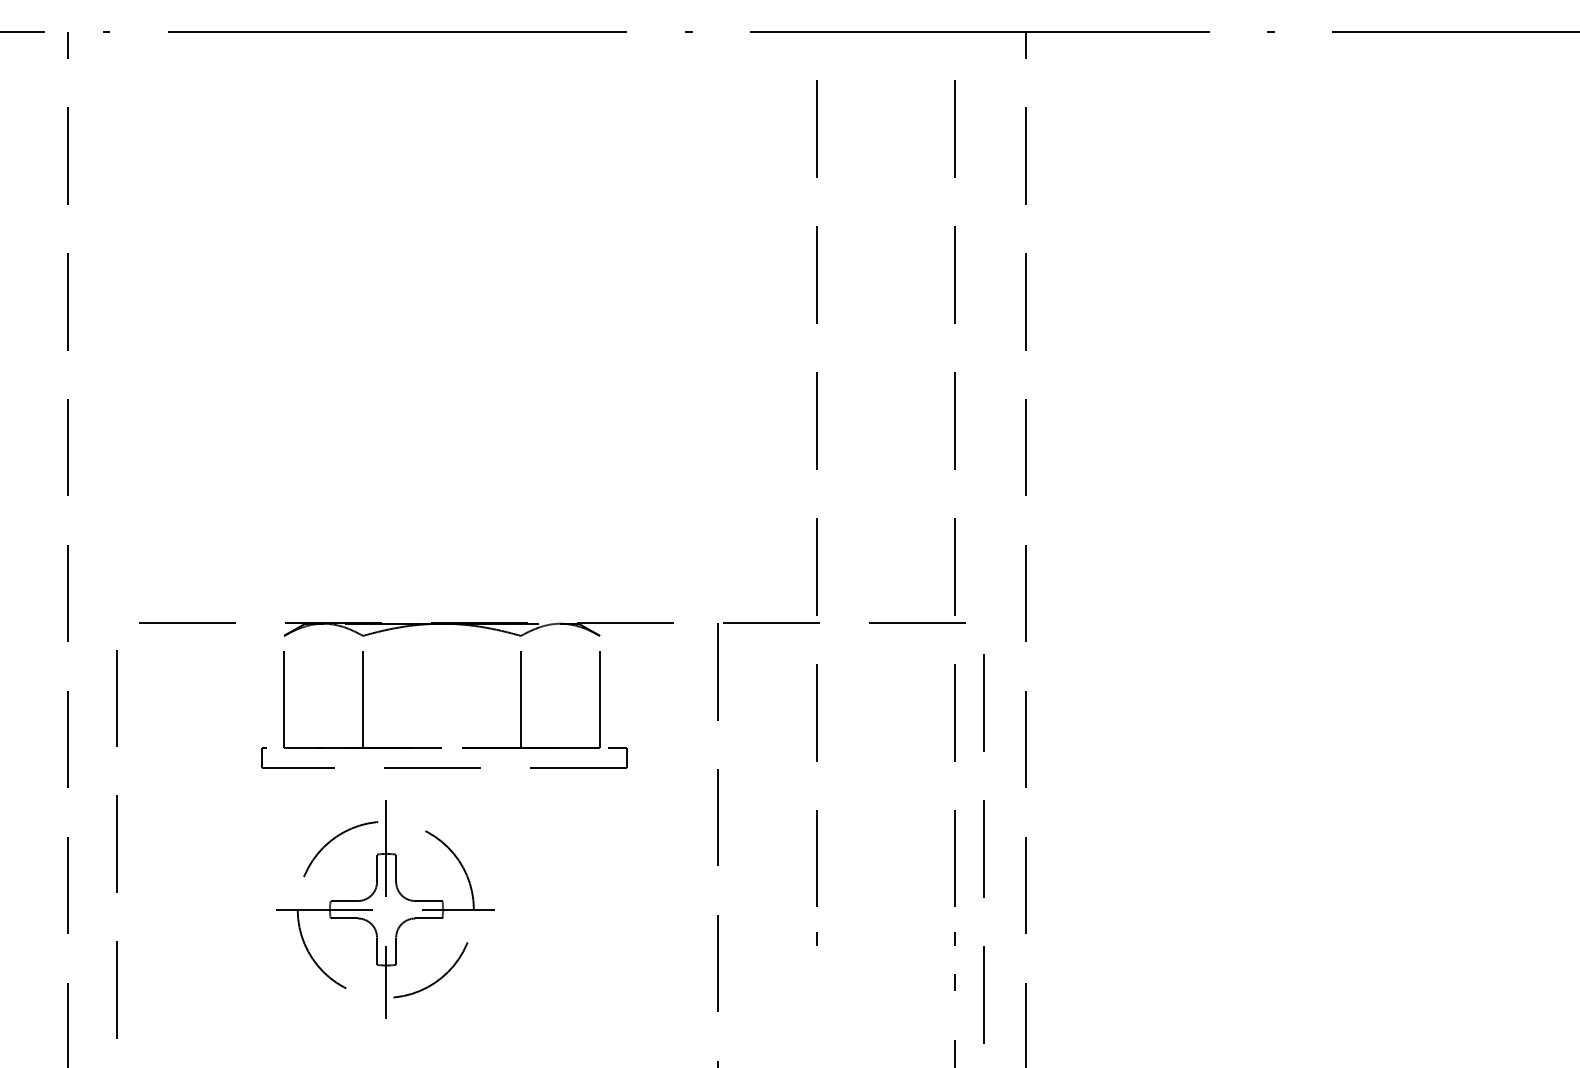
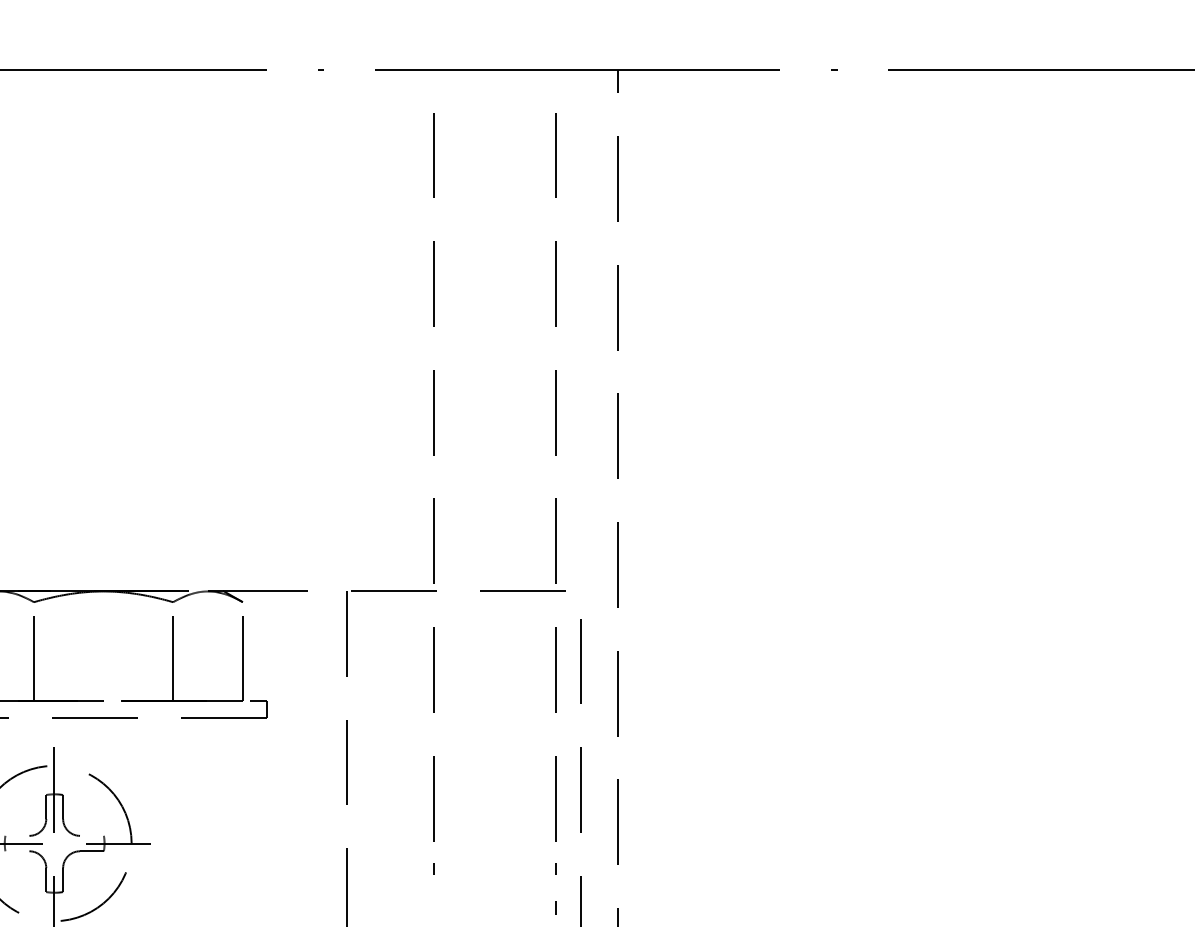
line: (343, 901) -> (16, 836), removed
line: (428, 901) -> (91, 836), removed
line: (343, 918) -> (16, 851), removed

